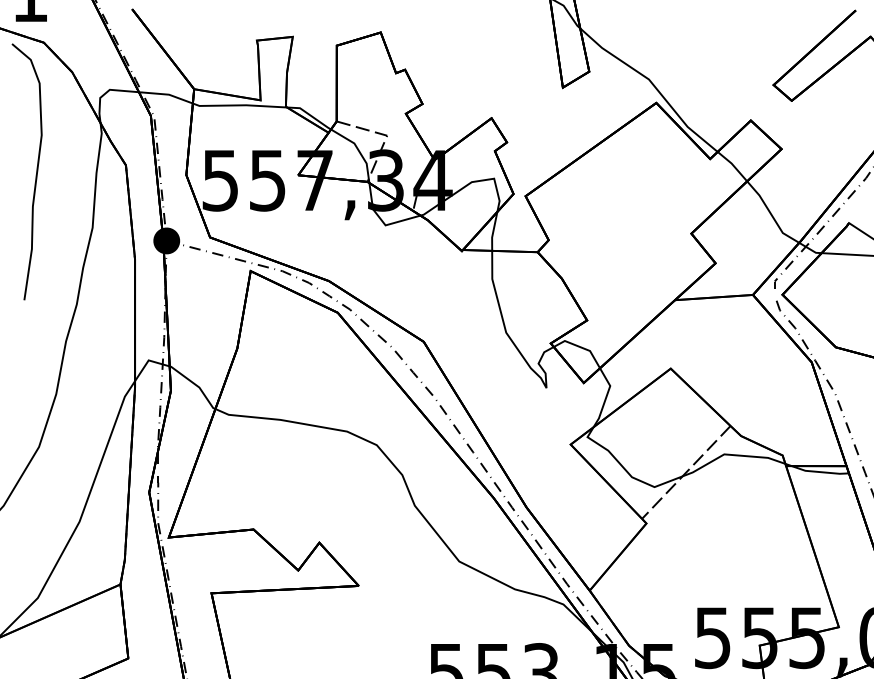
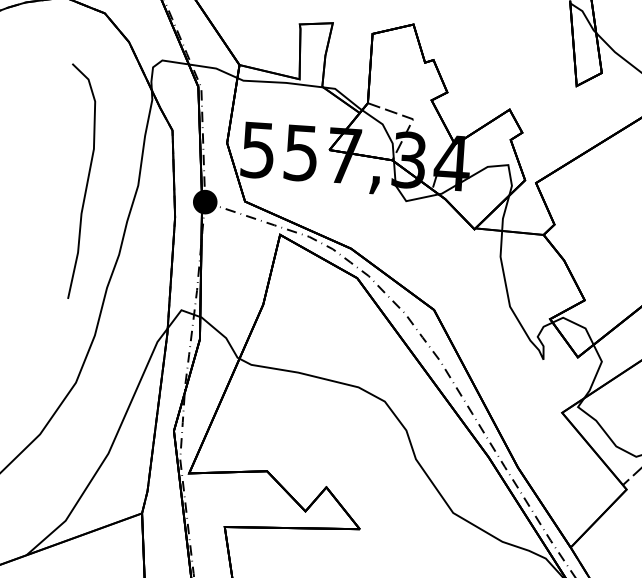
curve: (35, 175) -> (85, 185), moved

